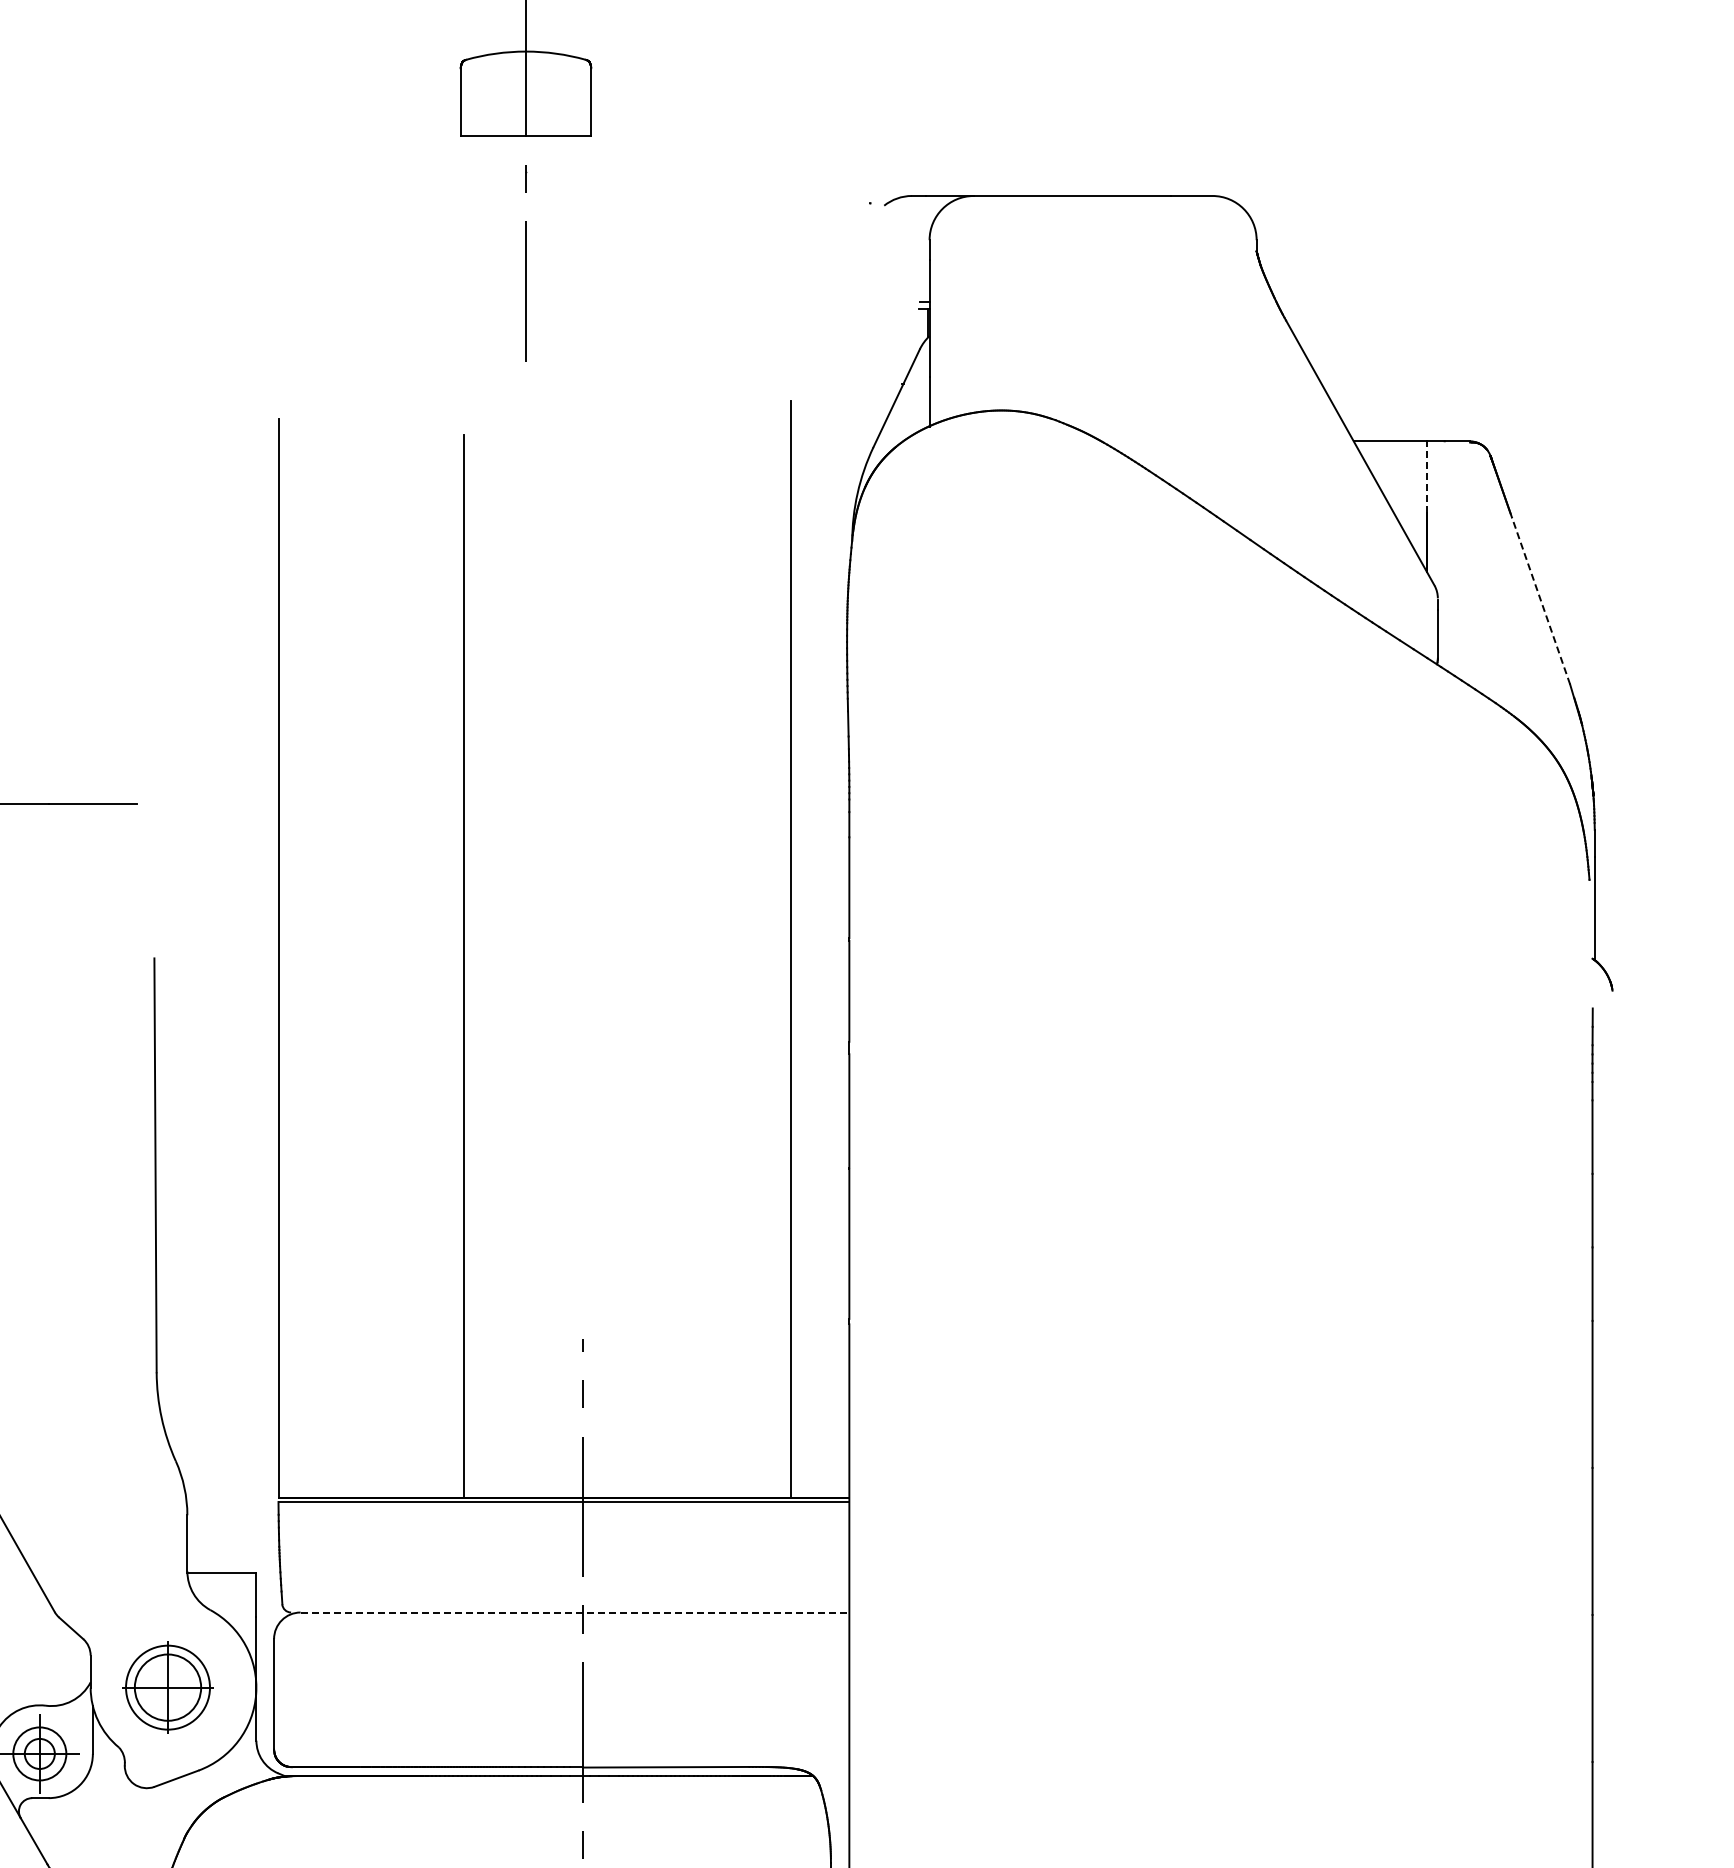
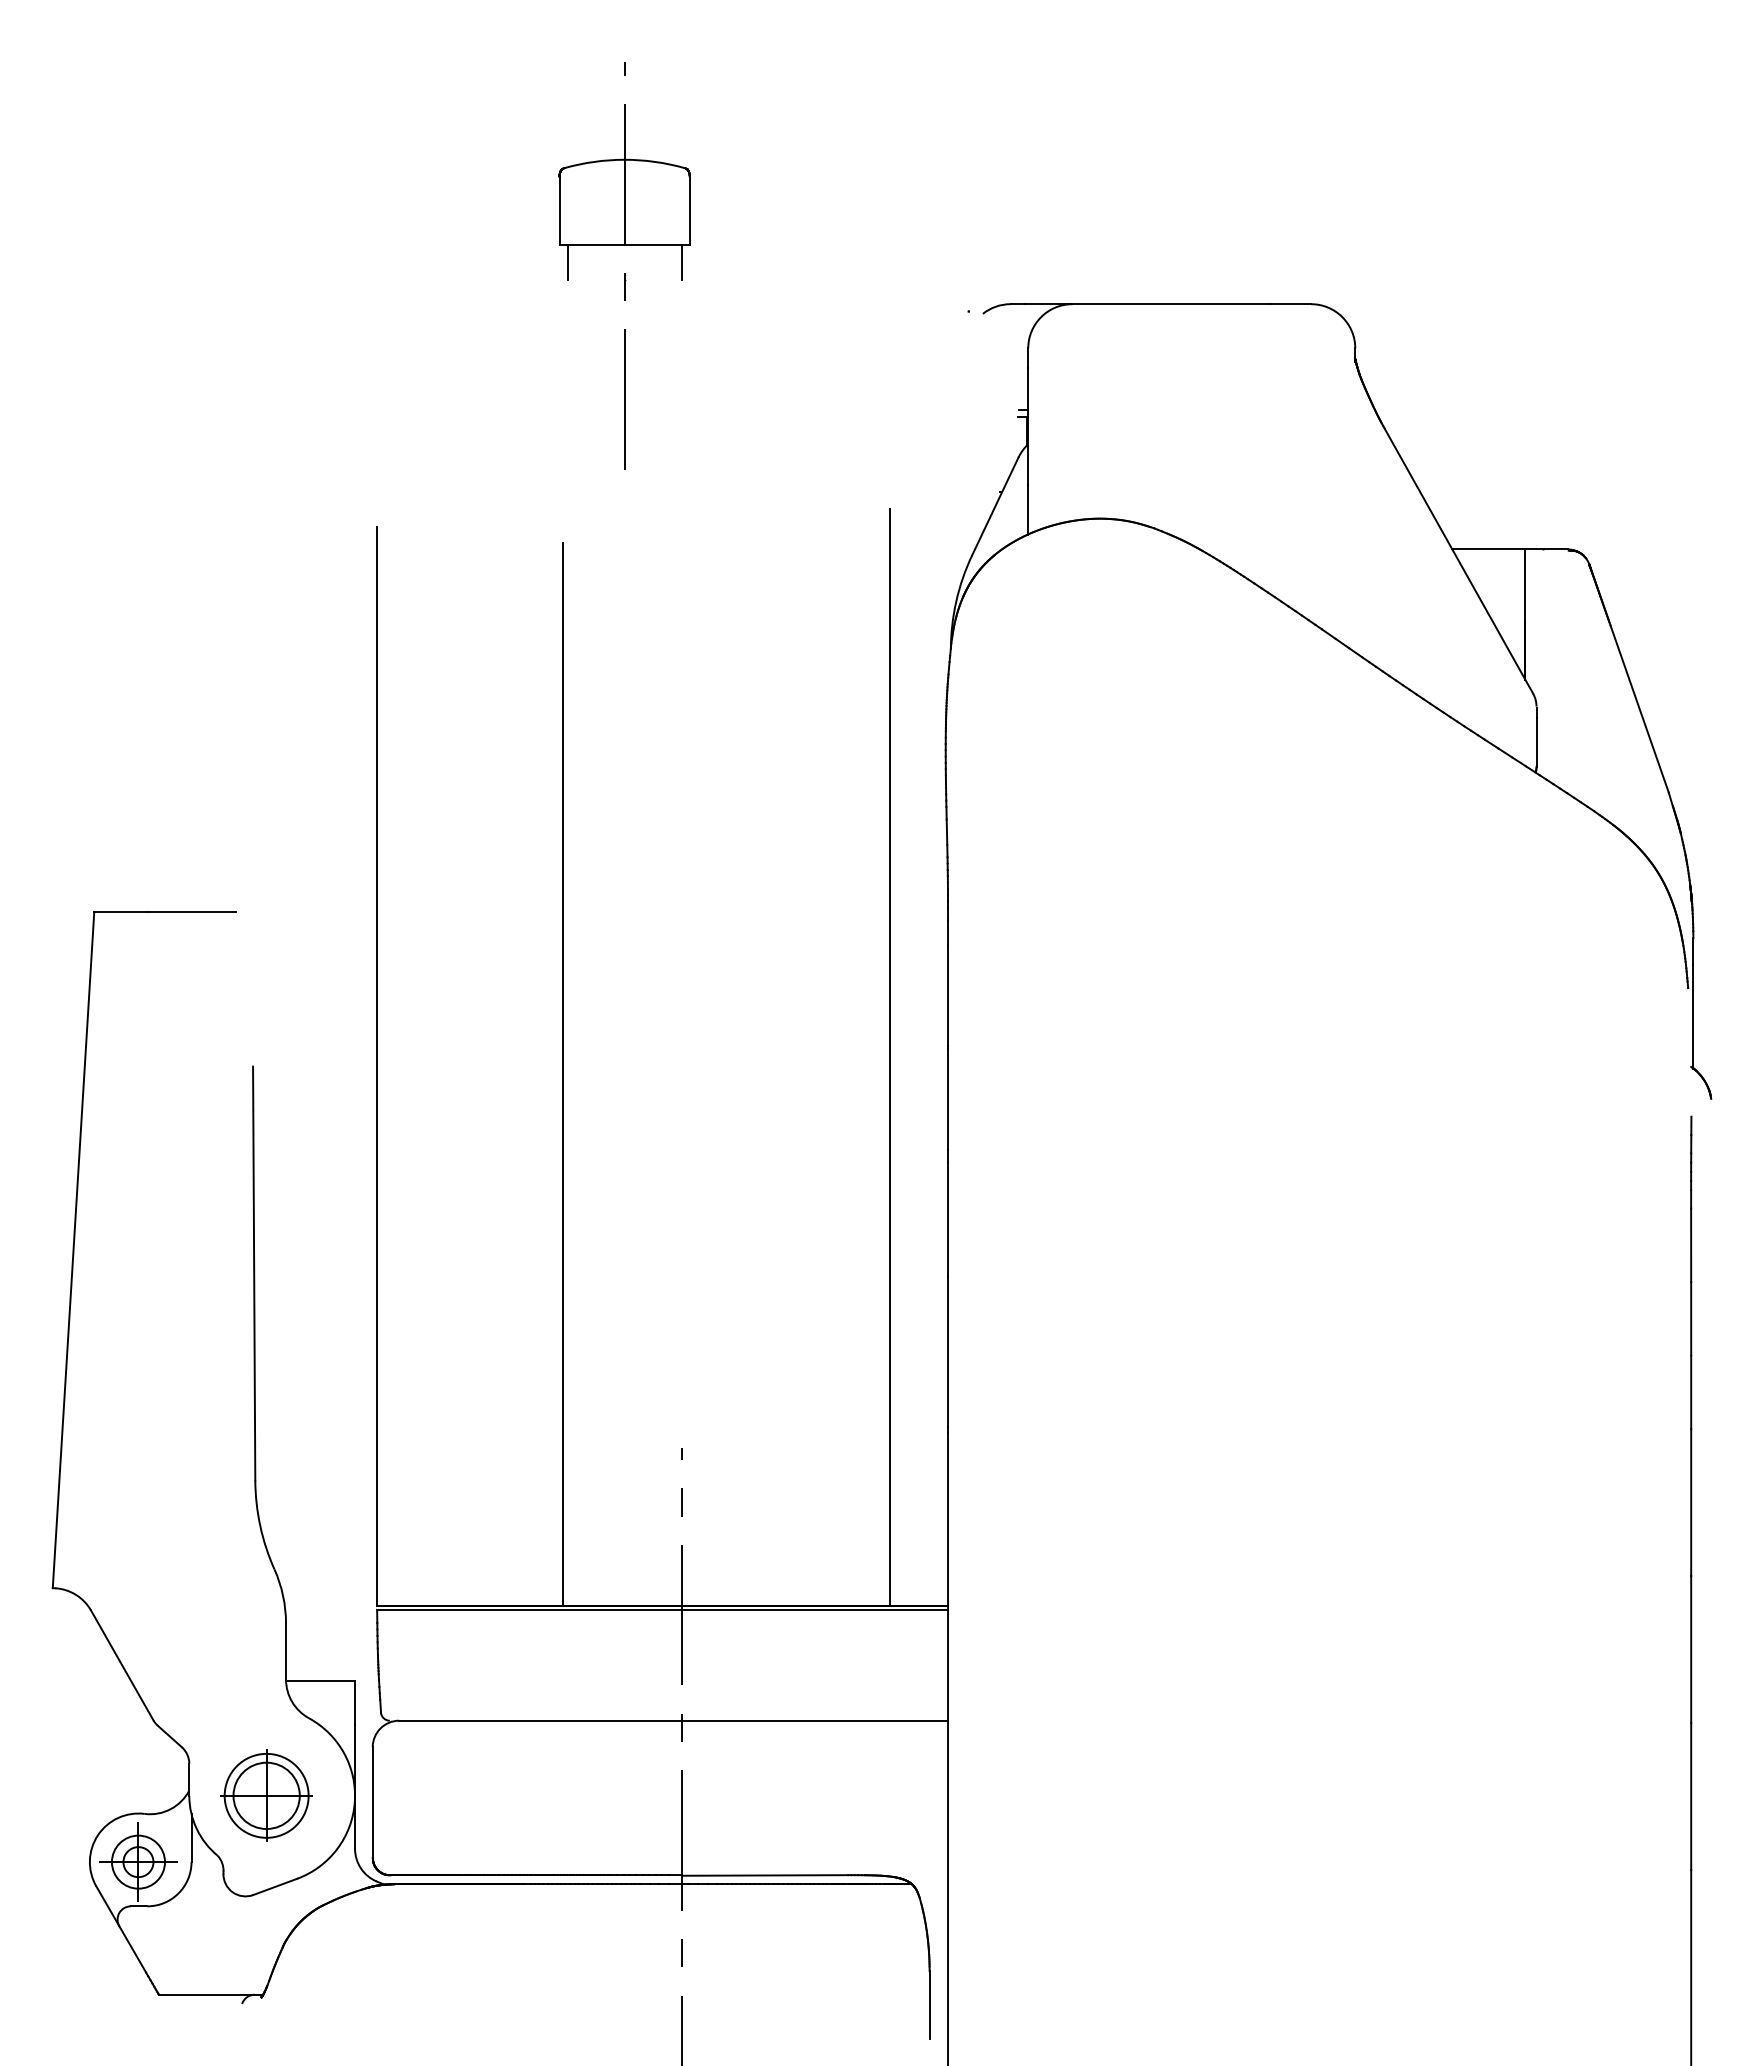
line: (468, 153) -> (567, 261), added
line: (582, 153) -> (681, 261), added
line: (1426, 477) -> (1525, 585), dashed -> solid
line: (1540, 600) -> (1639, 708), dashed -> solid
line: (575, 1612) -> (674, 1720), dashed -> solid

